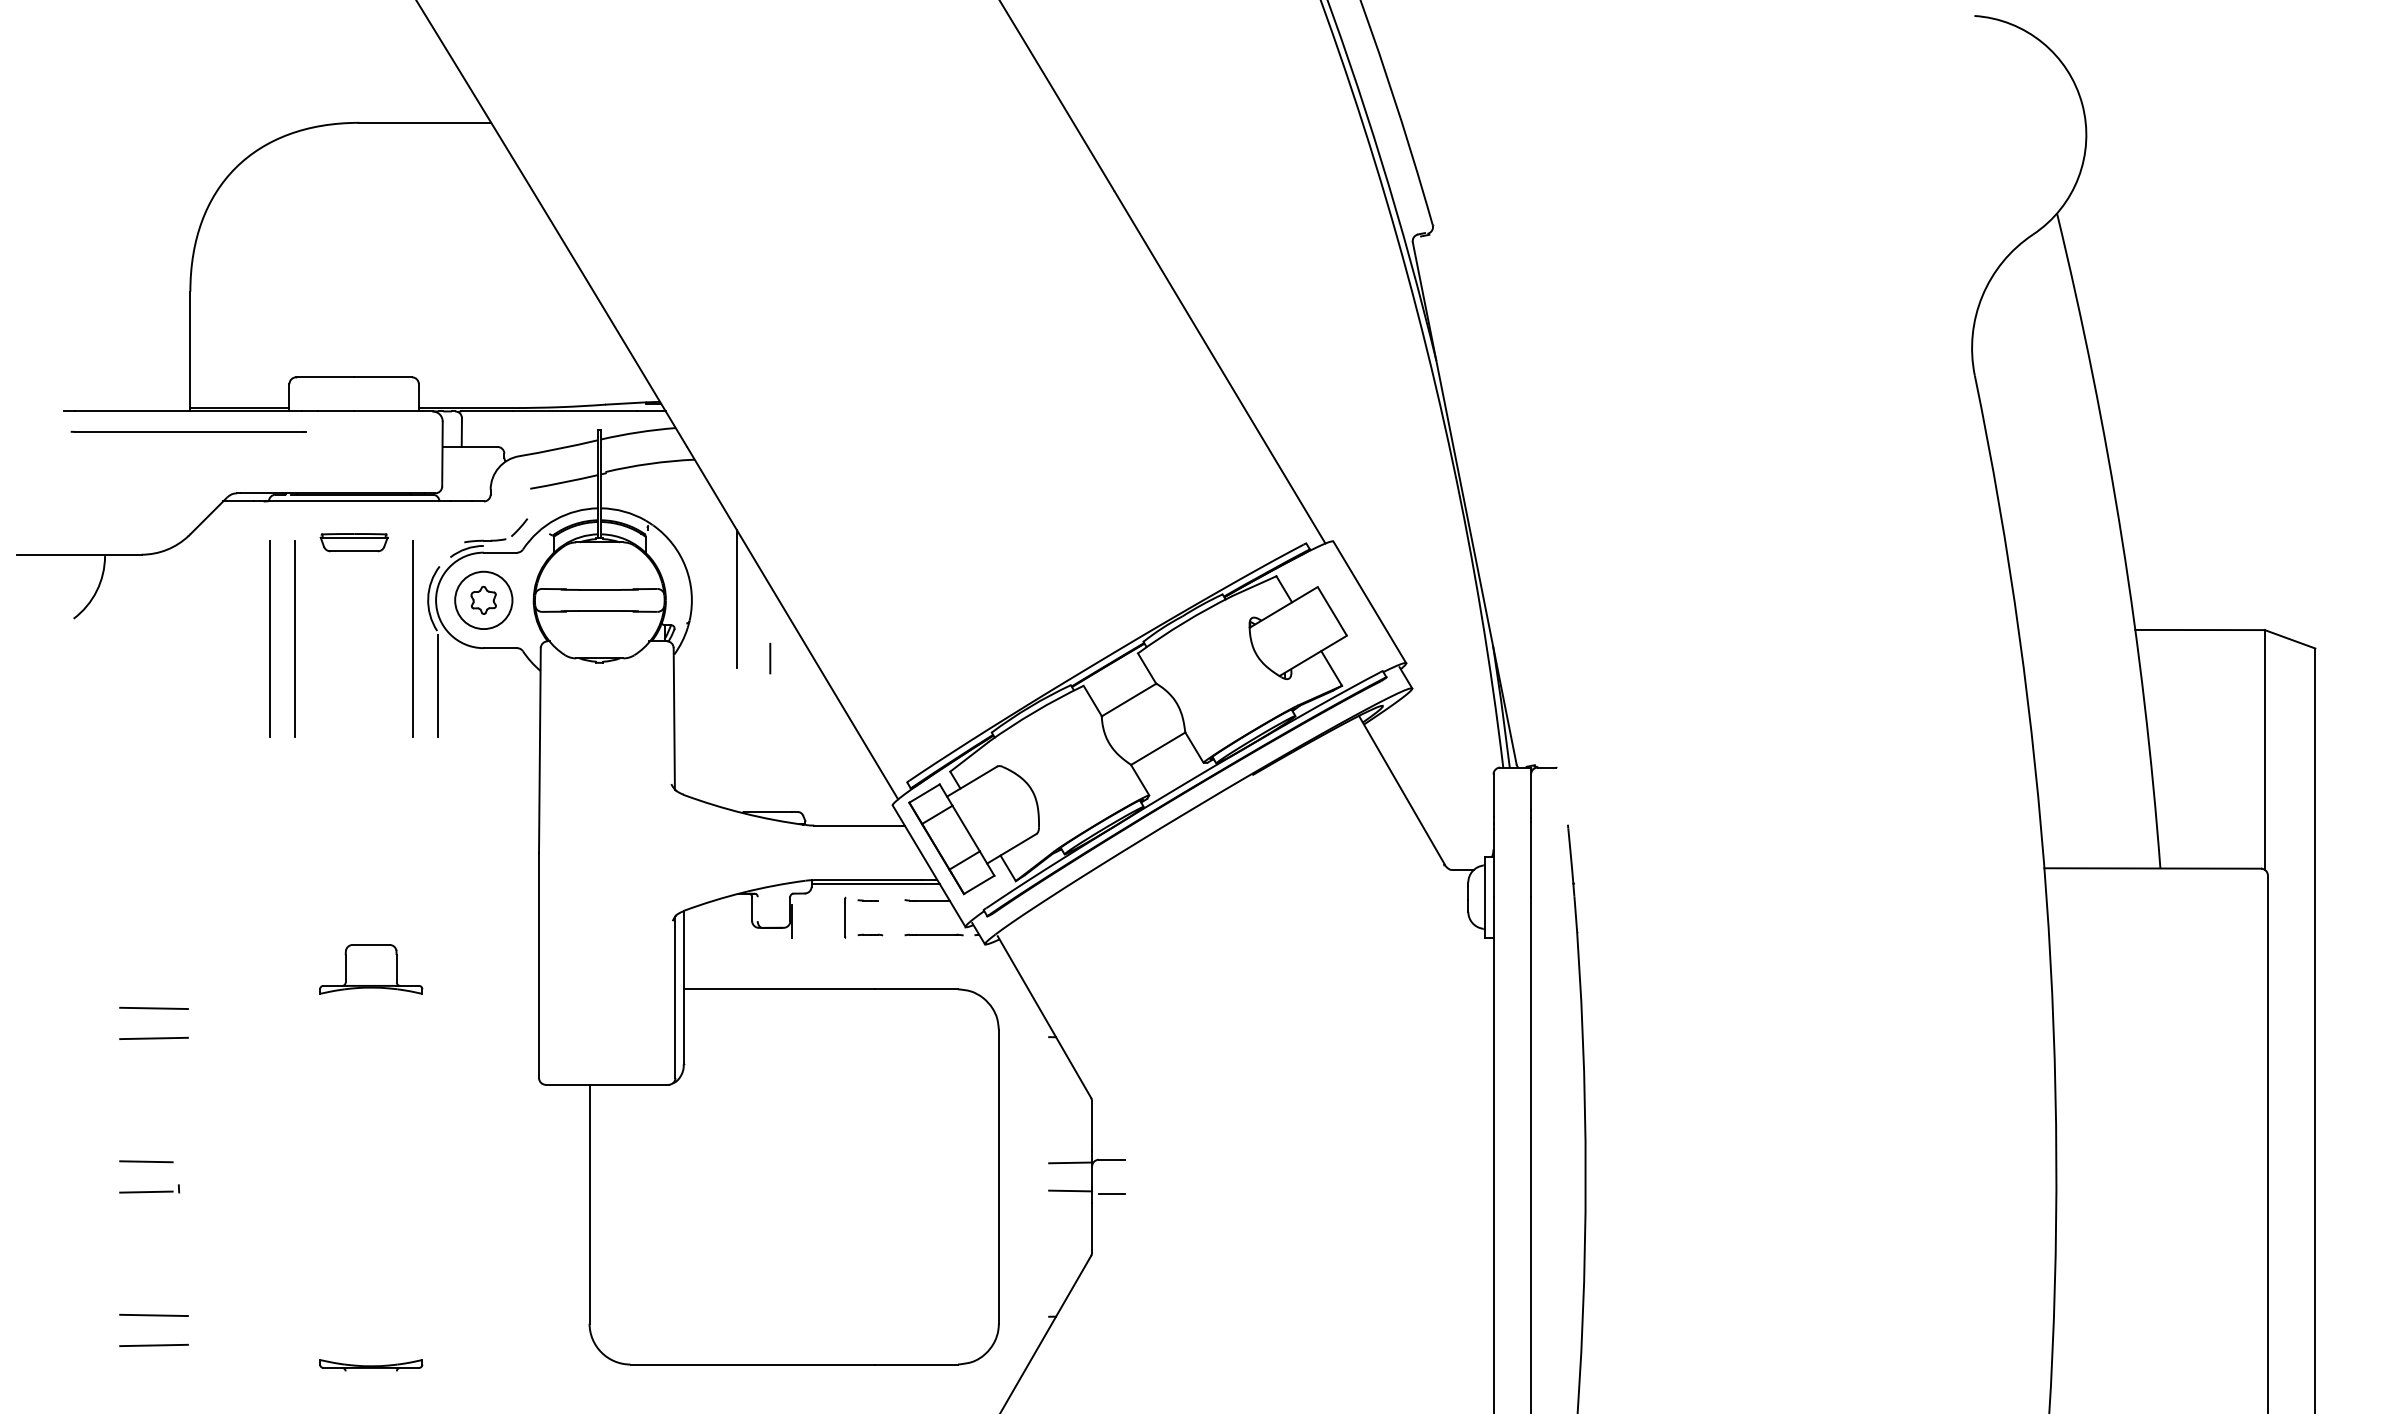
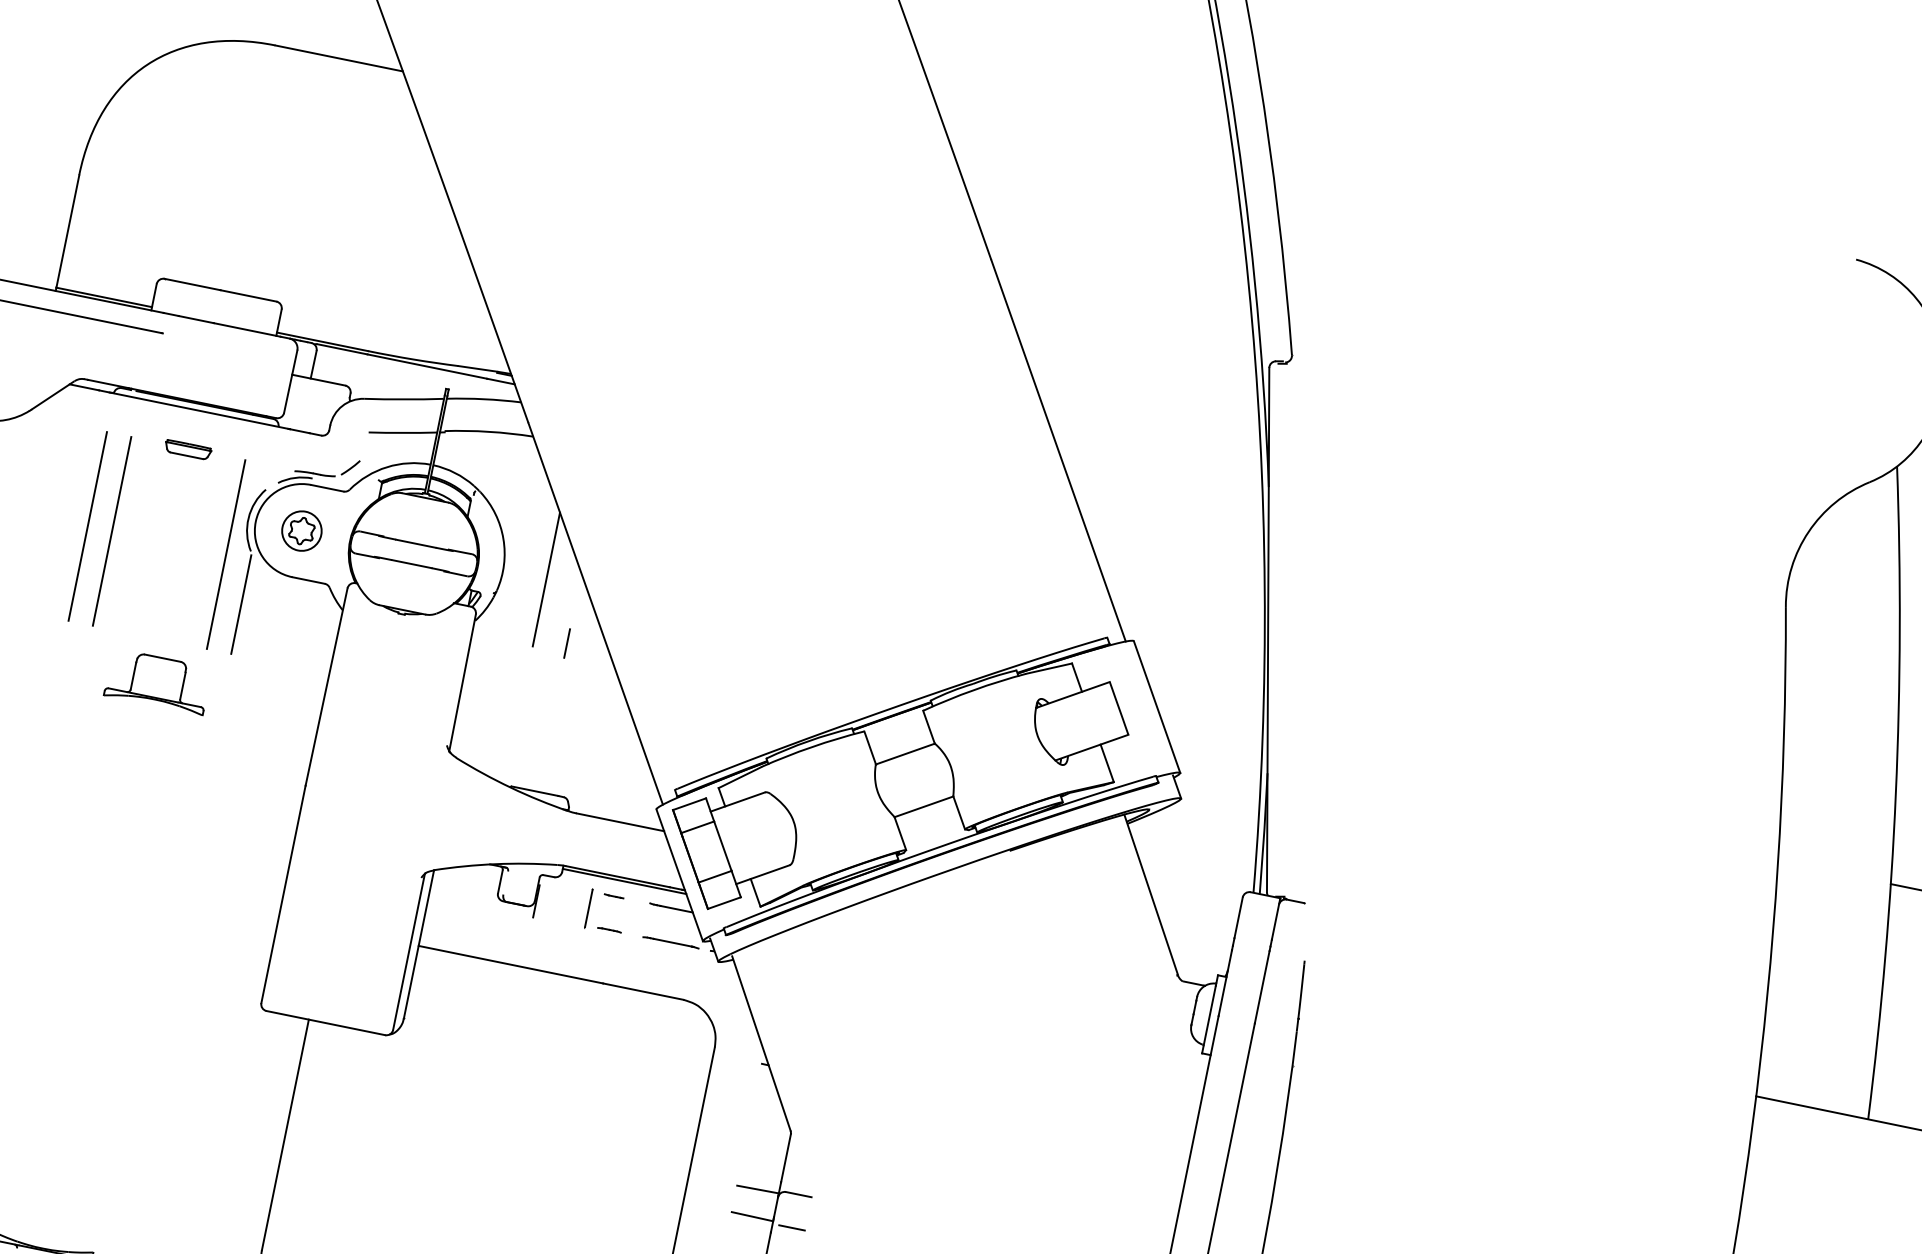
part: (353, 542) -> (187, 449), size x0.7
circle: (483, 600) -> (301, 531), size x0.7
part: (371, 969) -> (158, 681), moved

